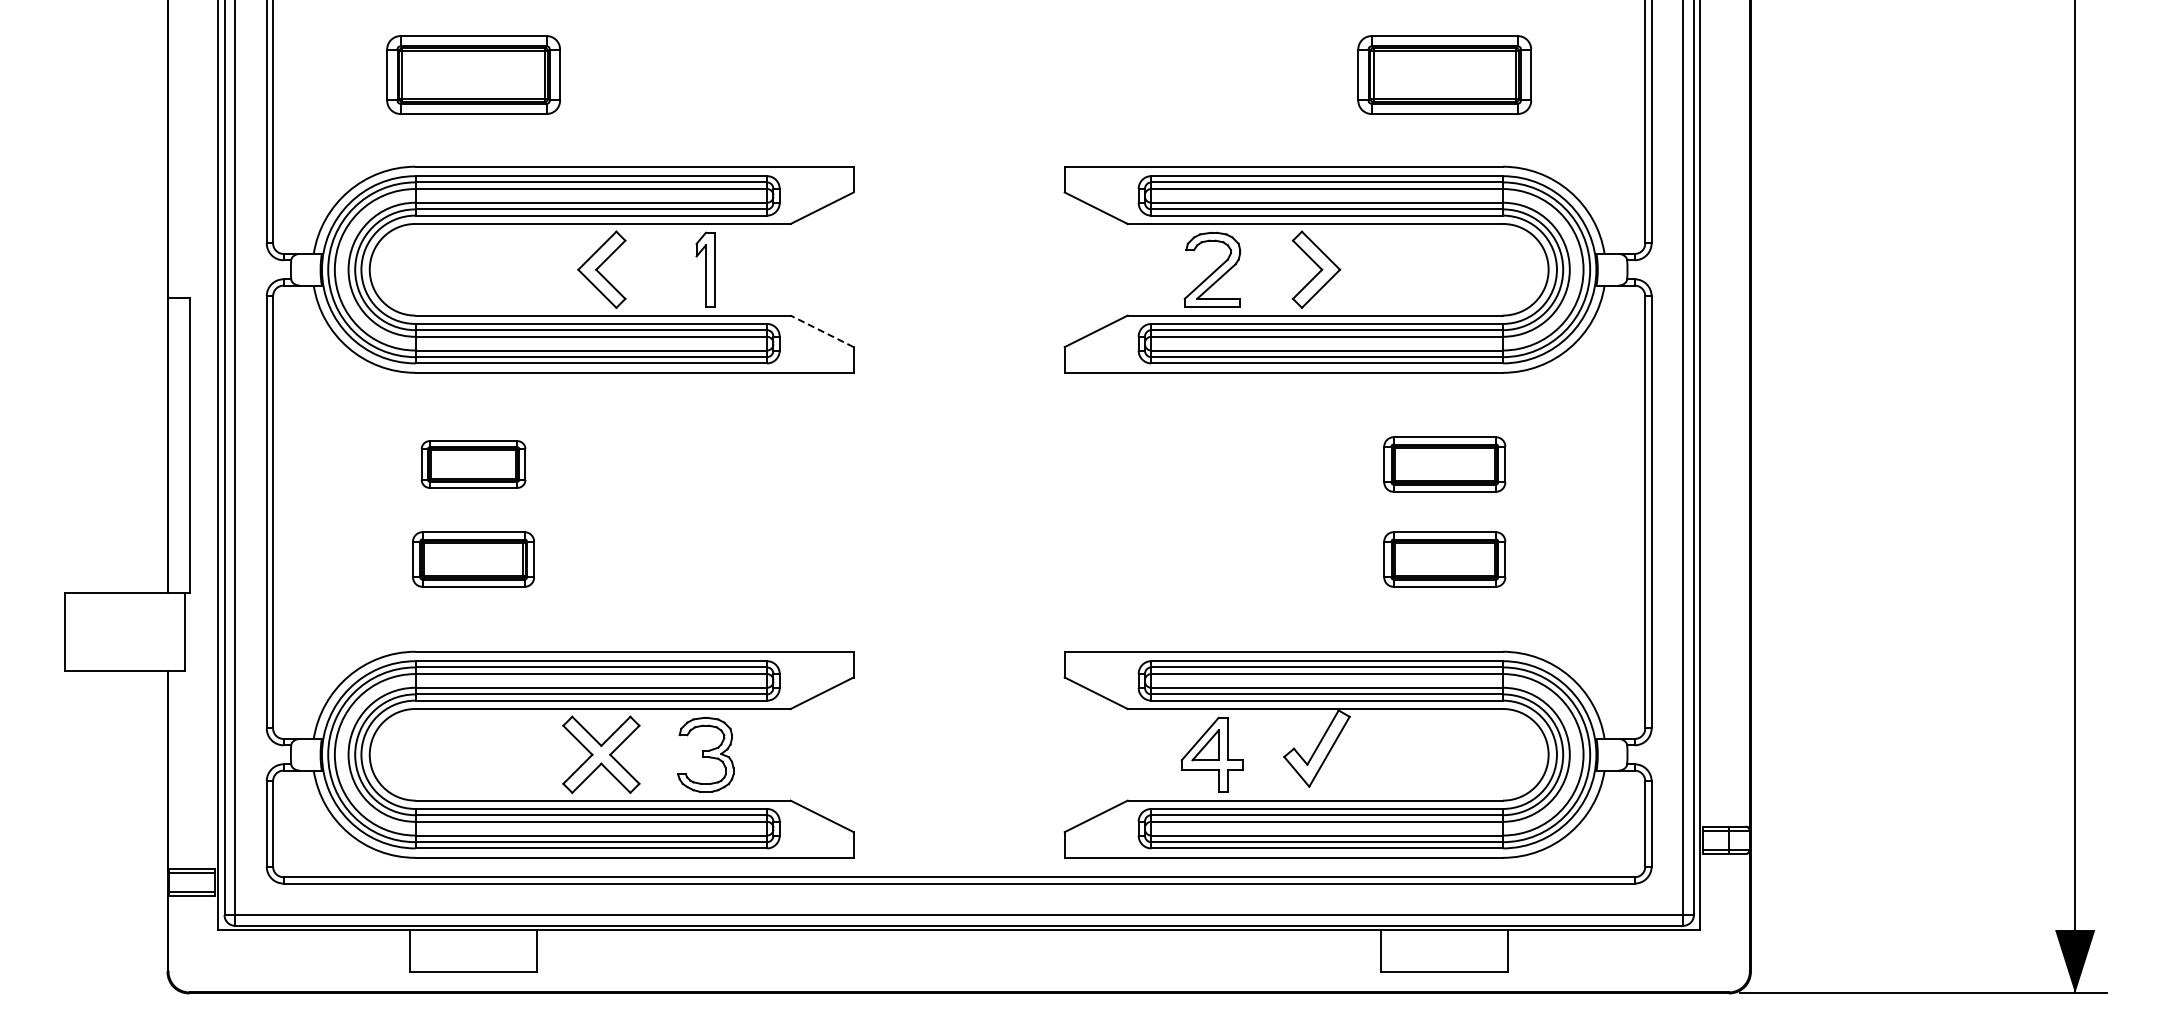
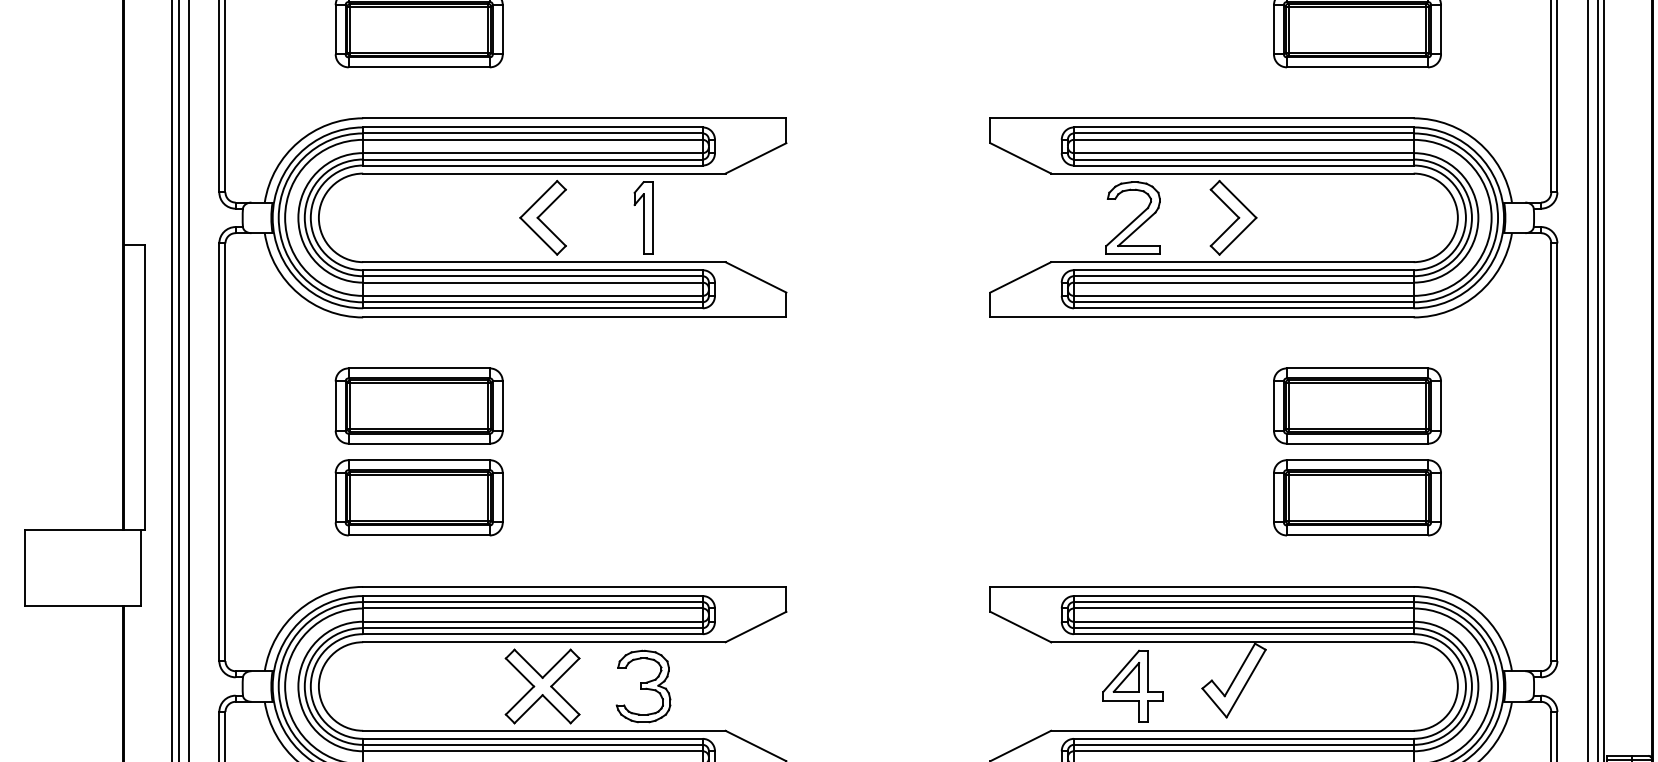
line: (821, 331) -> (755, 277), dashed -> solid
part: (473, 464) -> (419, 406), size x1.67
part: (1444, 464) -> (1357, 406), size x1.43
part: (473, 559) -> (419, 497), size x1.43
part: (1444, 559) -> (1357, 497), size x1.43

